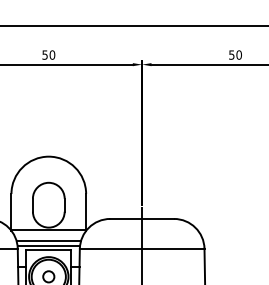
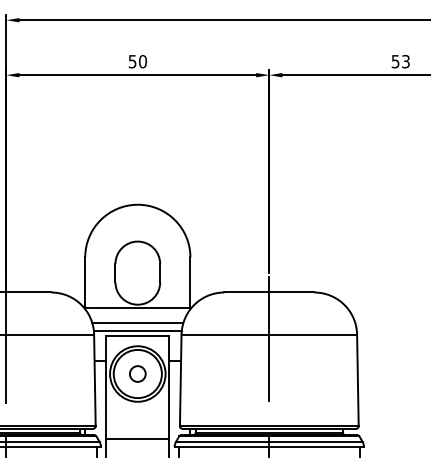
text: (238, 54) -> (405, 61), 50 -> 53

